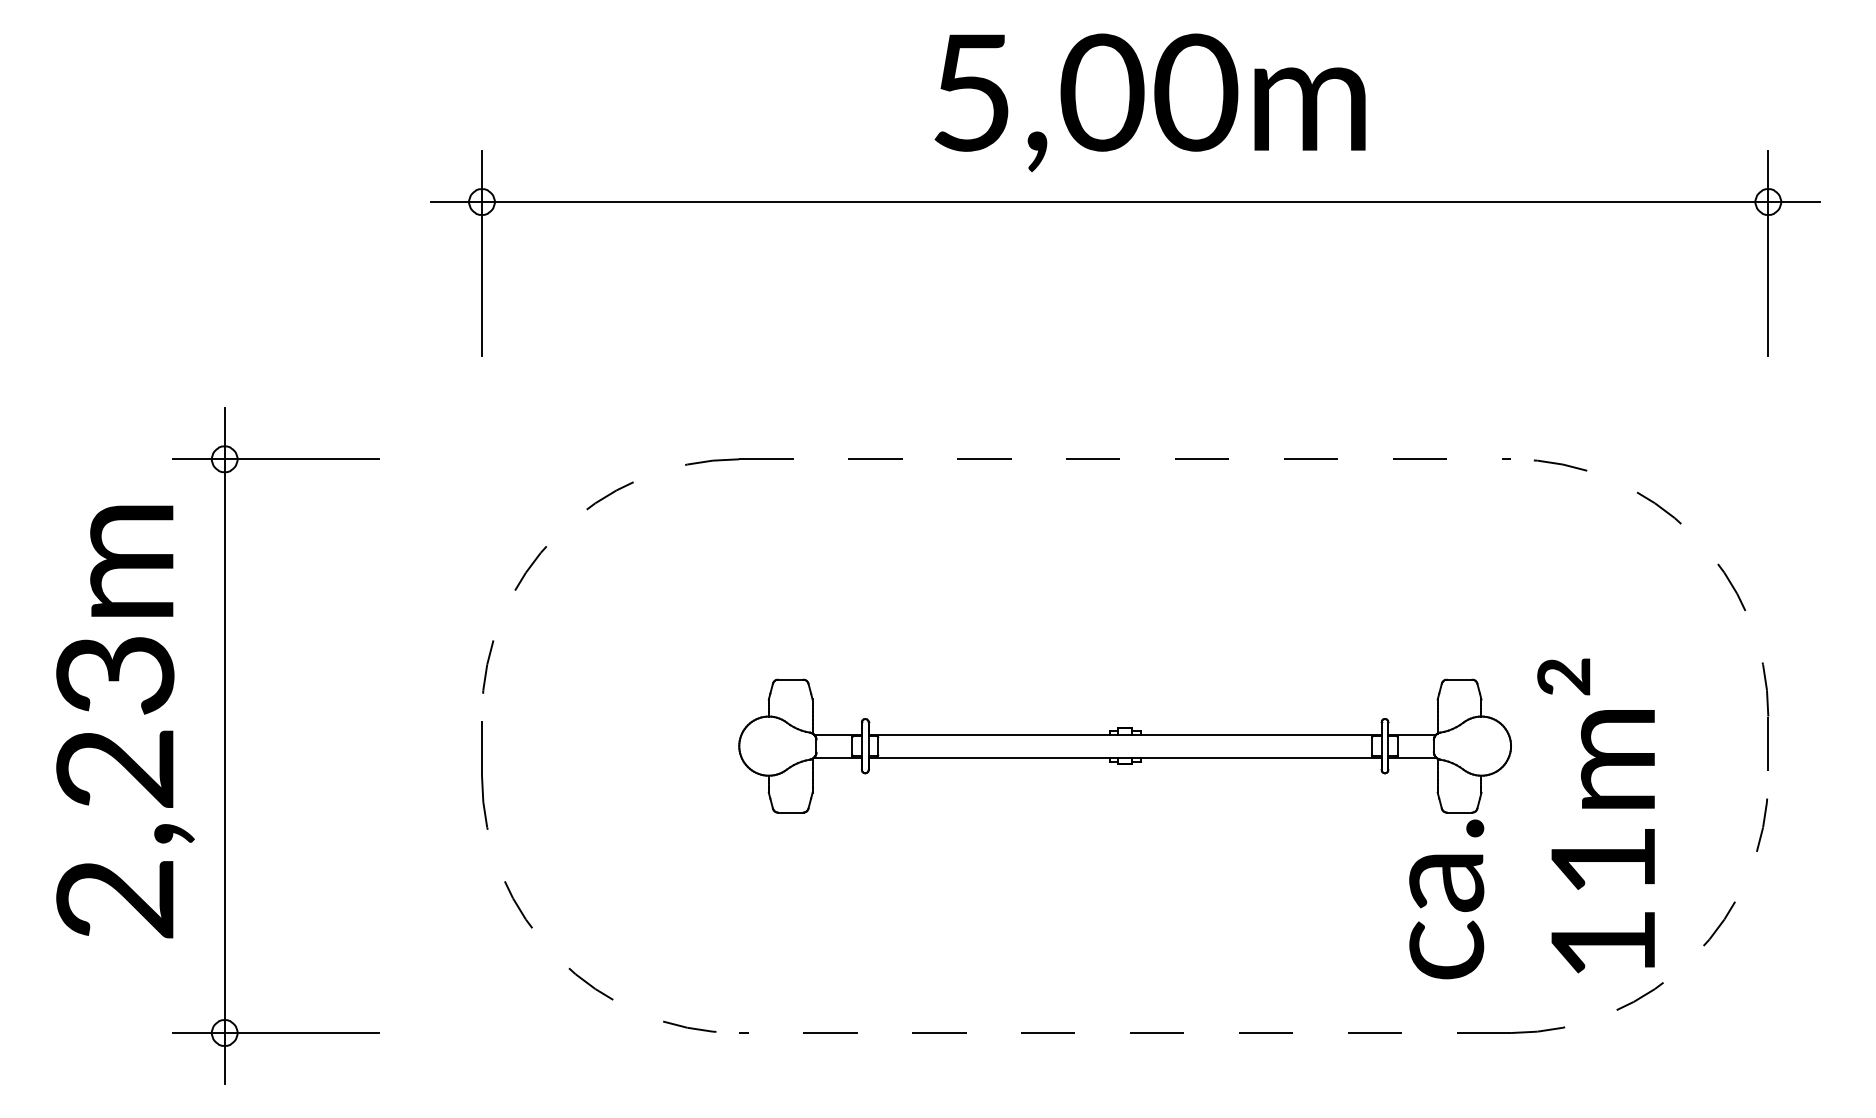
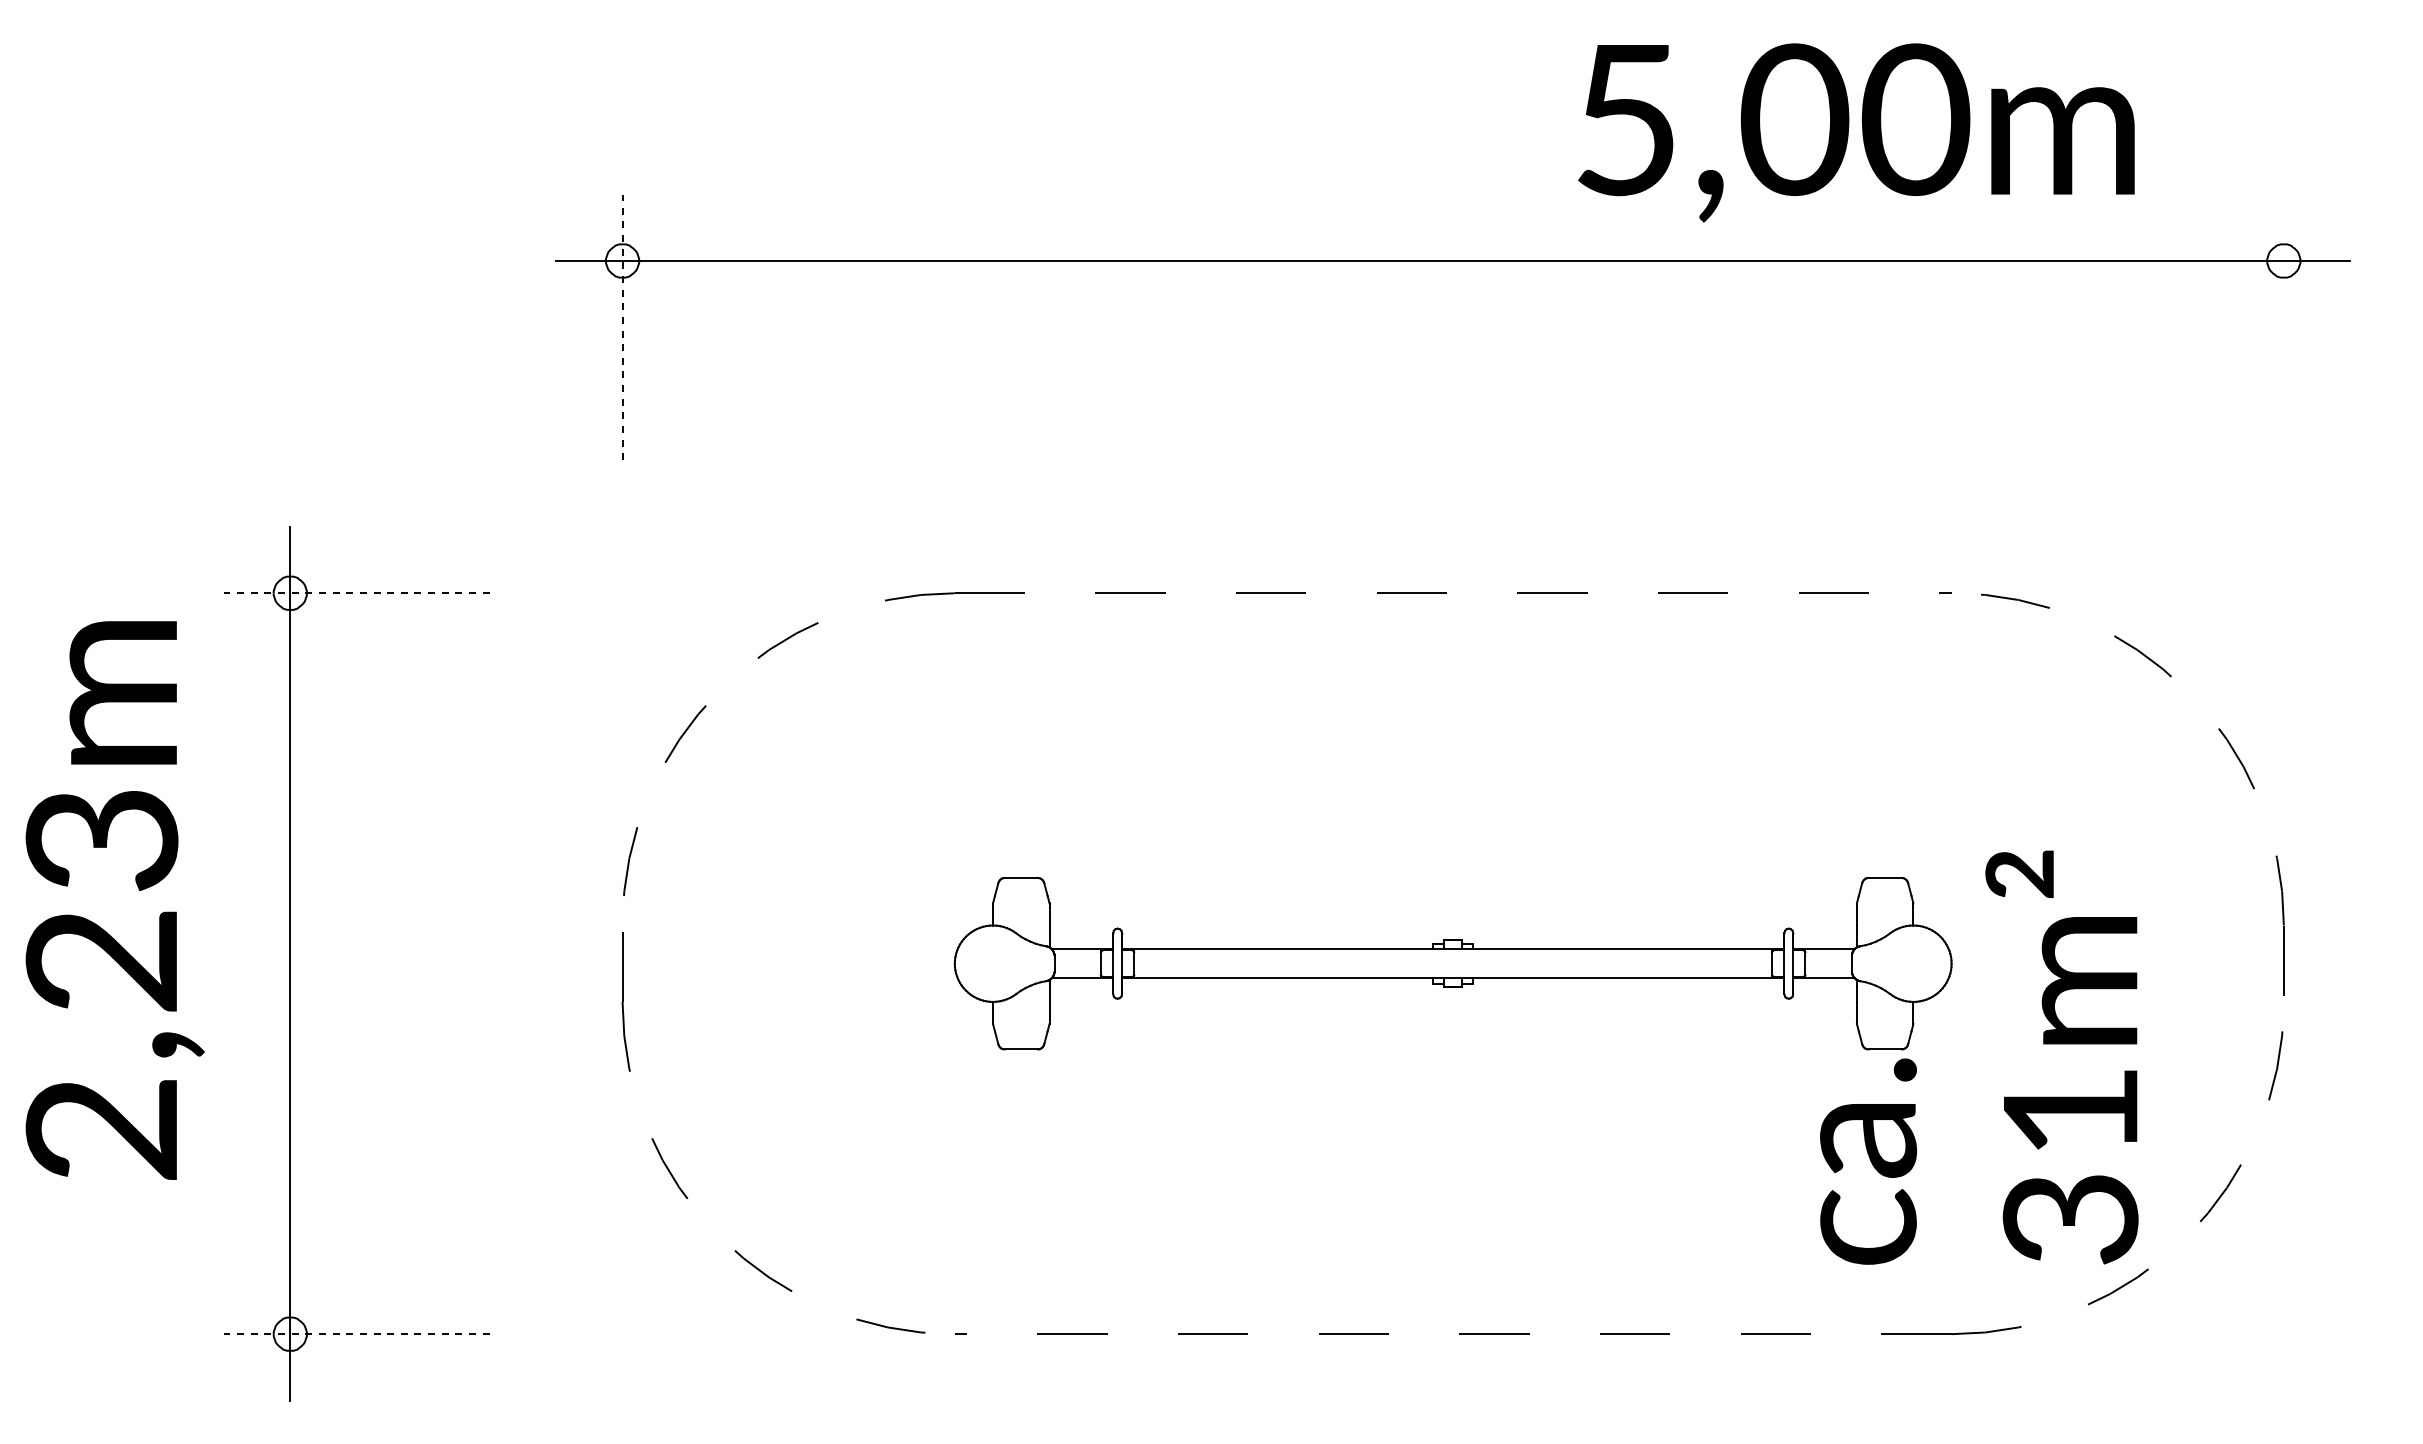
text: (1150, 102) -> (1856, 132), moved
line: (481, 253) -> (622, 327), solid -> dashed
line: (1768, 253) -> (2283, 327), removed
line: (275, 459) -> (356, 593), solid -> dashed
text: (124, 721) -> (114, 900), moved
text: (1603, 944) -> (2070, 1219), 11m² -> 31m²
line: (275, 1033) -> (356, 1334), solid -> dashed

